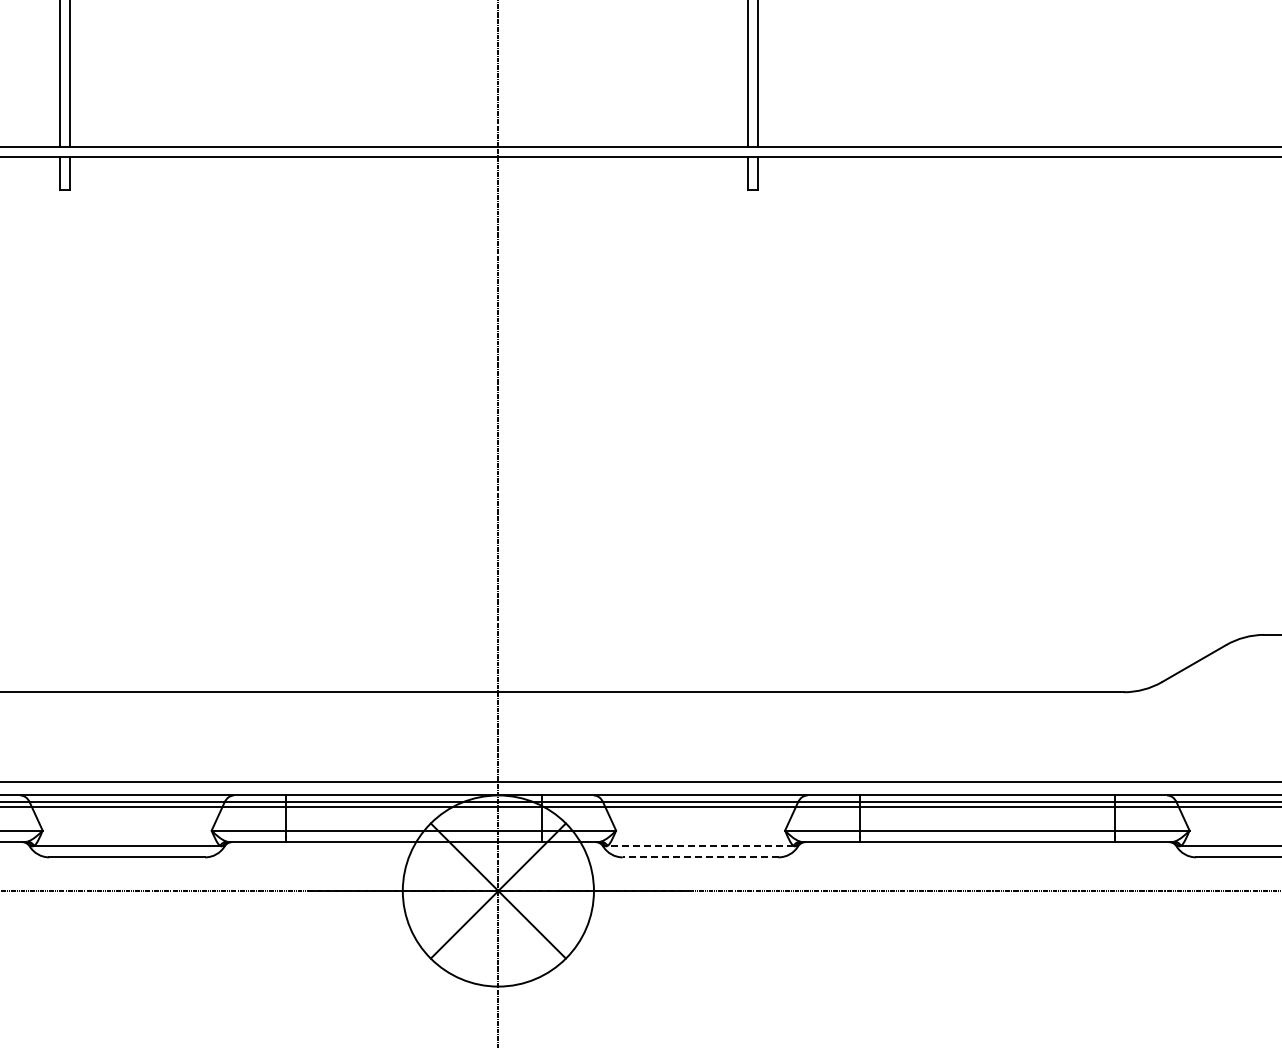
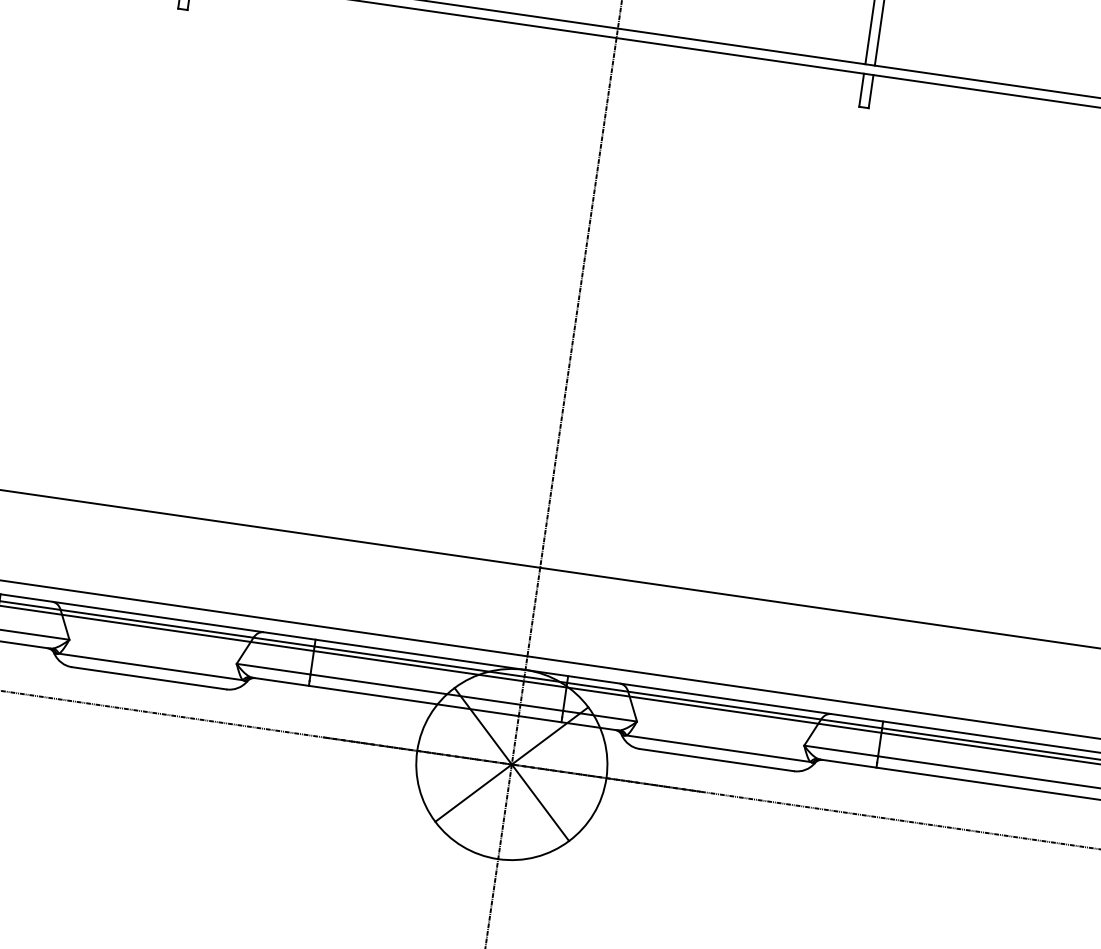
line: (700, 845) -> (718, 748), dashed -> solid
line: (700, 857) -> (716, 760), dashed -> solid

